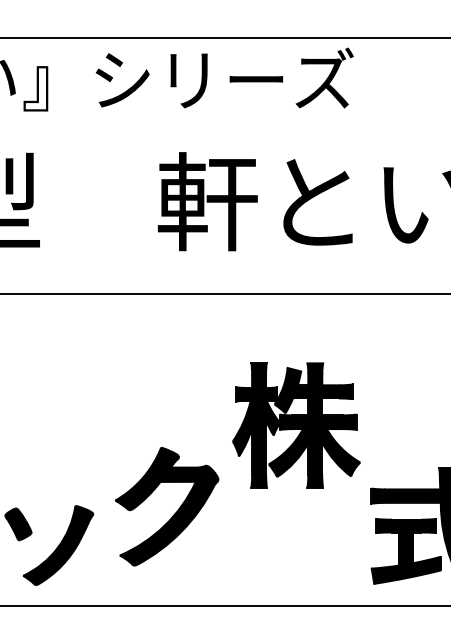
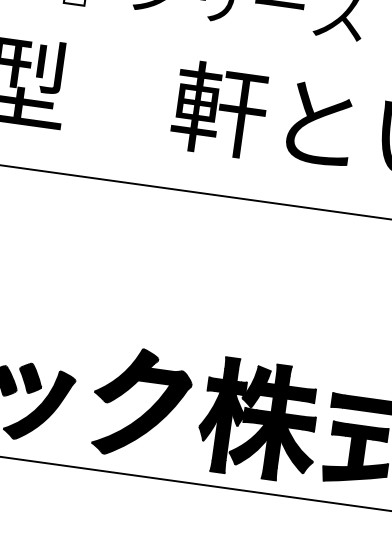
part: (296, 425) -> (259, 420), moved
part: (174, 513) -> (146, 411), moved
part: (44, 517) -> (30, 378), added

